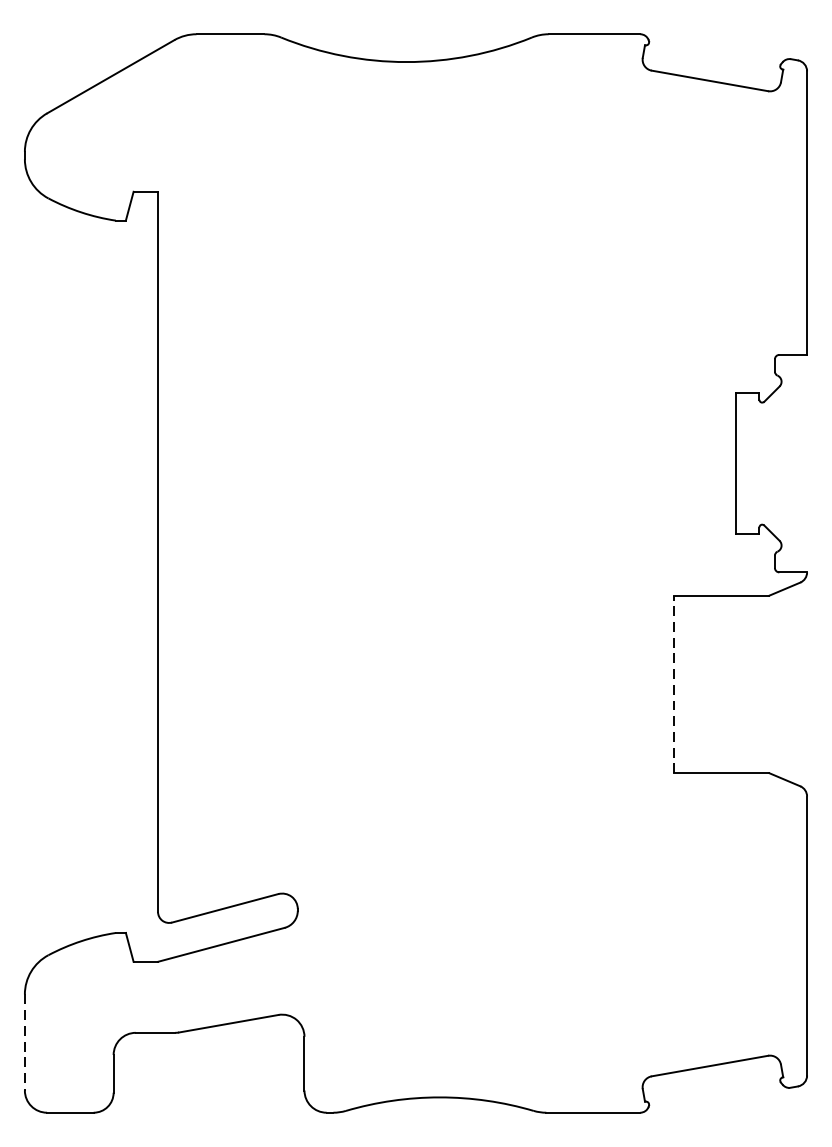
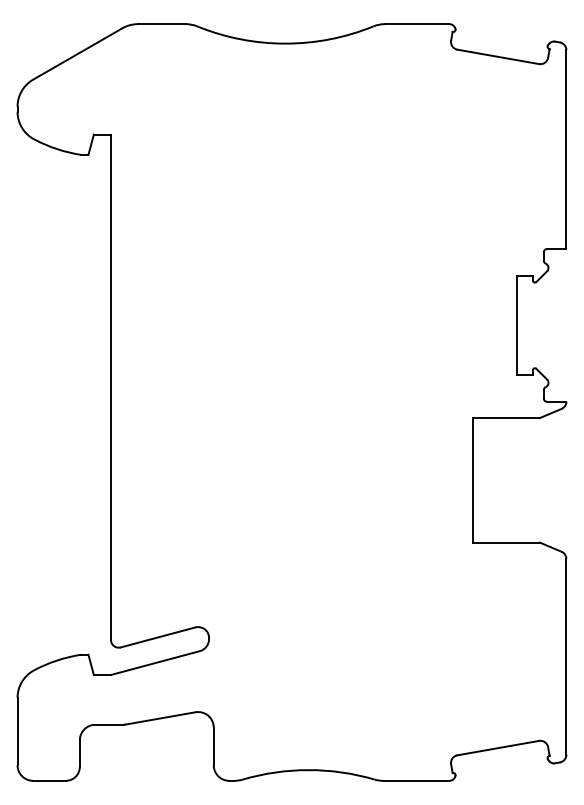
line: (673, 683) -> (472, 479), dashed -> solid
line: (24, 1042) -> (17, 731), dashed -> solid

